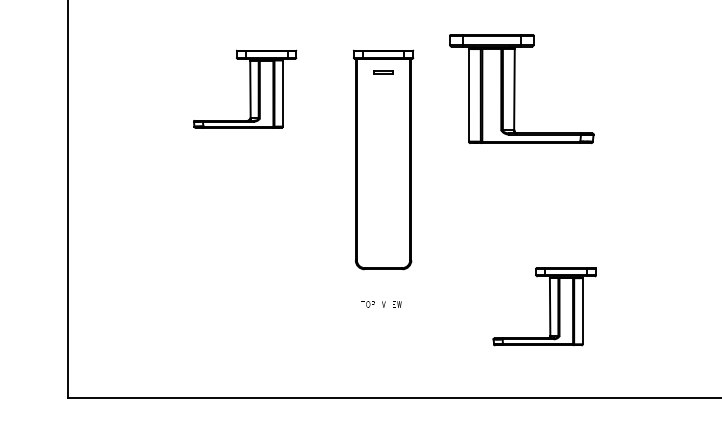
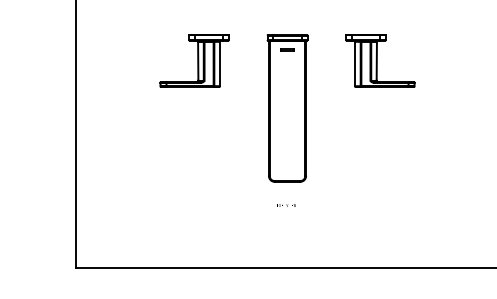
part: (522, 88) -> (380, 60), size x0.71
part: (382, 304) -> (286, 205), size x0.71
part: (544, 305) -> (395, 206), removed

